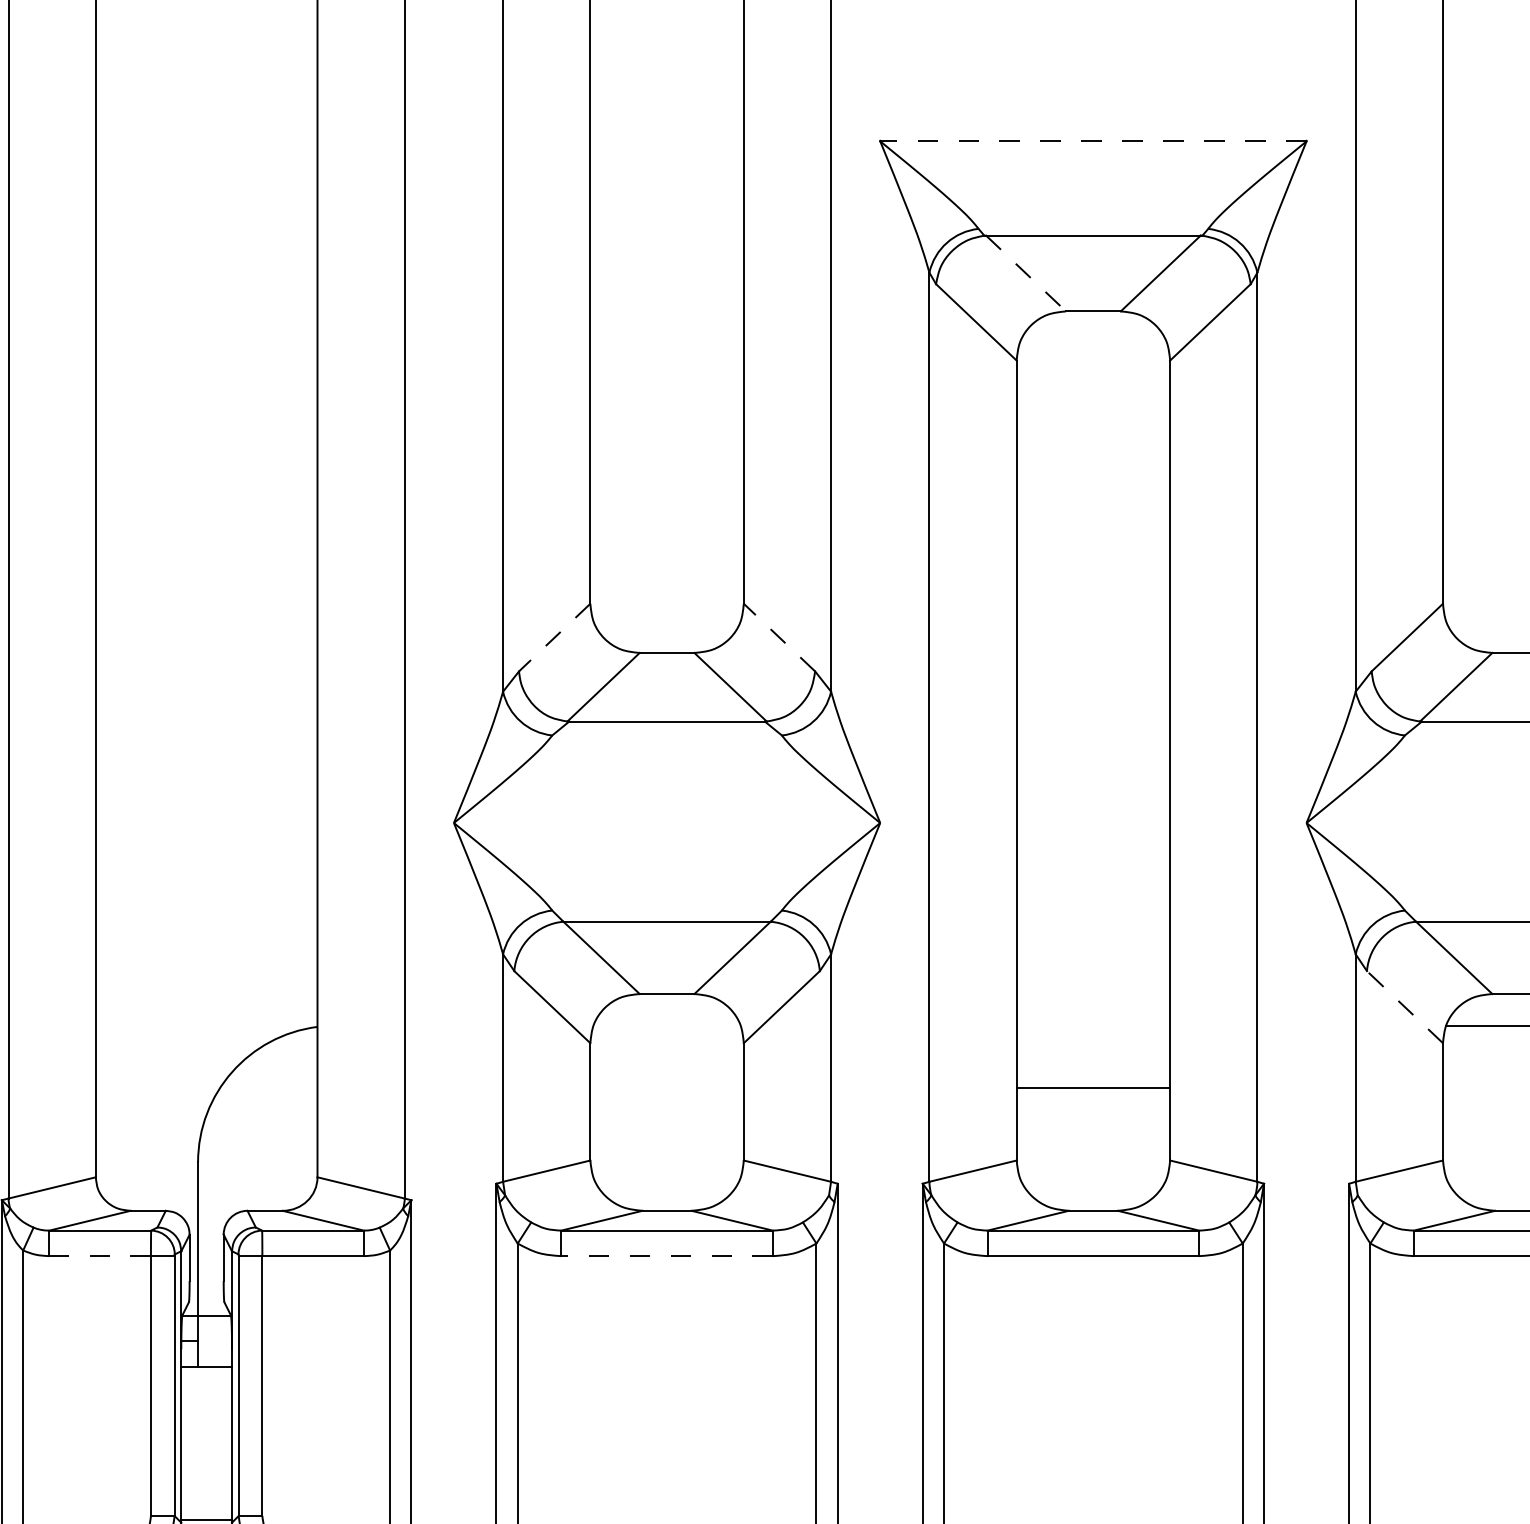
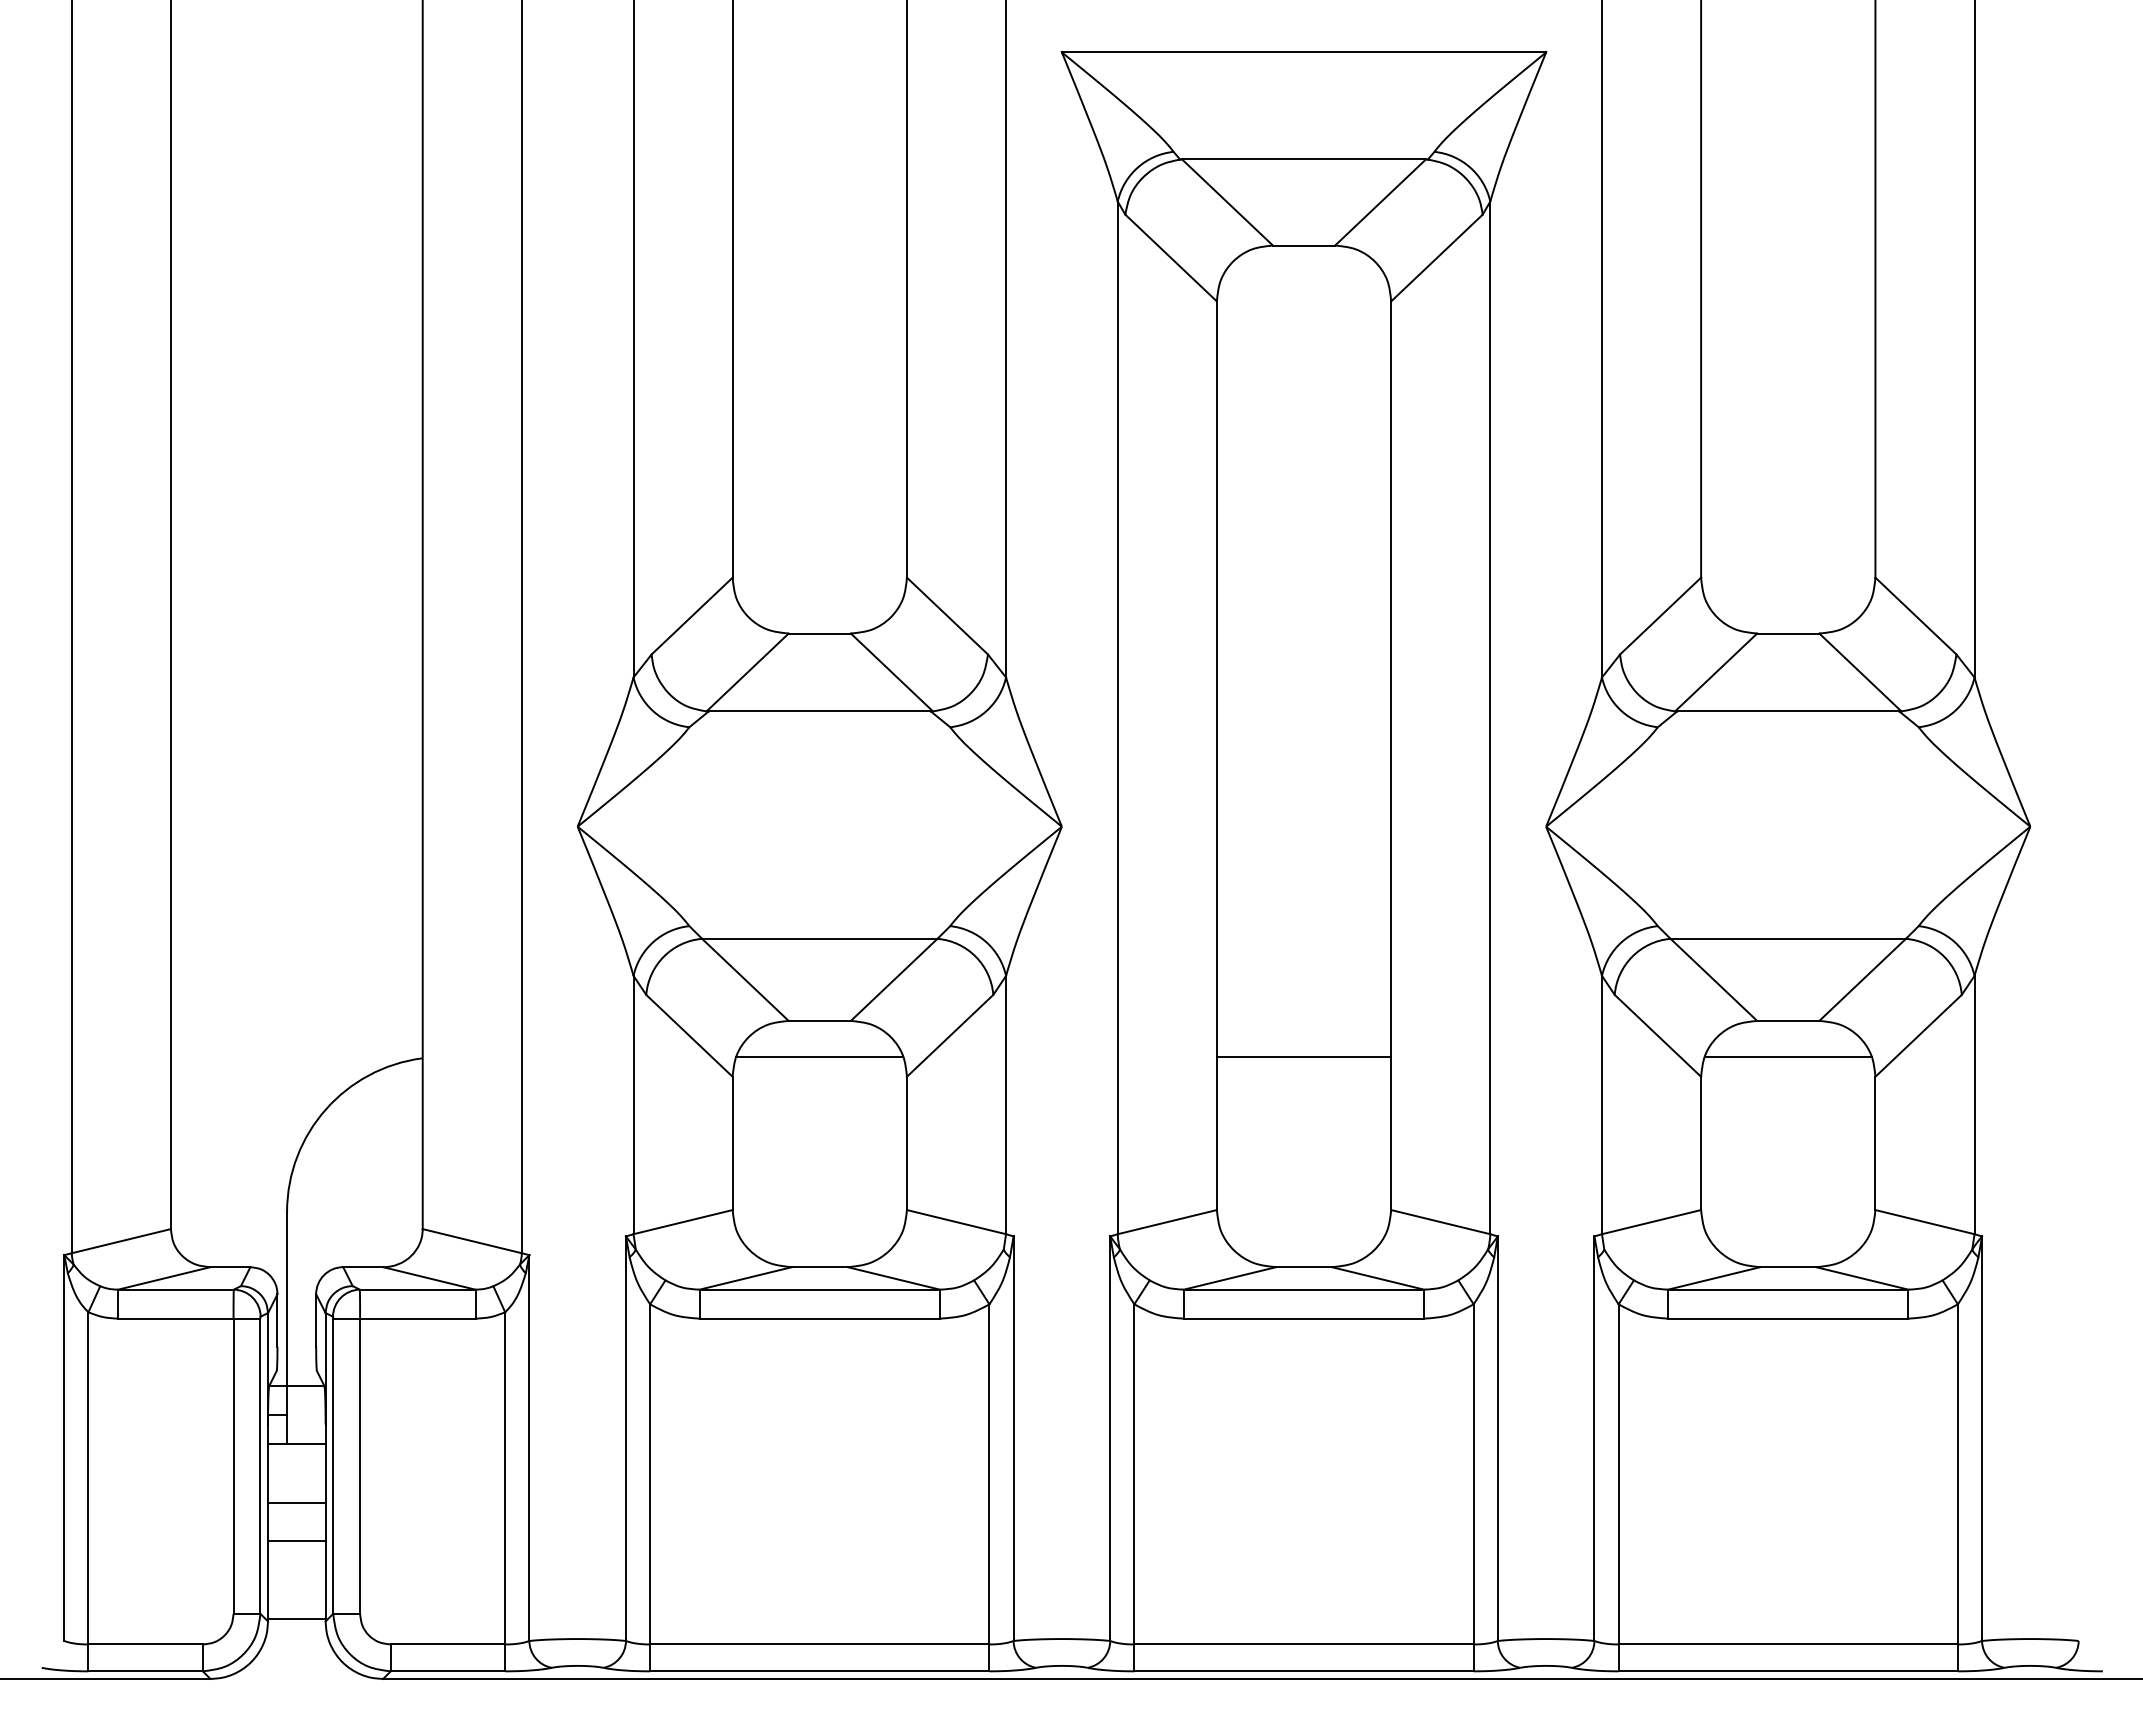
line: (1093, 141) -> (1304, 52), dashed -> solid
line: (1026, 273) -> (1227, 202), dashed -> solid
line: (555, 637) -> (692, 616), dashed -> solid
line: (779, 637) -> (947, 616), dashed -> solid
line: (1404, 1006) -> (1657, 1035), dashed -> solid
line: (666, 1026) -> (819, 1057), added
line: (1092, 1088) -> (1303, 1057), moved
line: (99, 1256) -> (175, 1318), dashed -> solid
line: (666, 1256) -> (819, 1318), dashed -> solid
line: (206, 1418) -> (296, 1502), added
line: (206, 1452) -> (296, 1541), added

